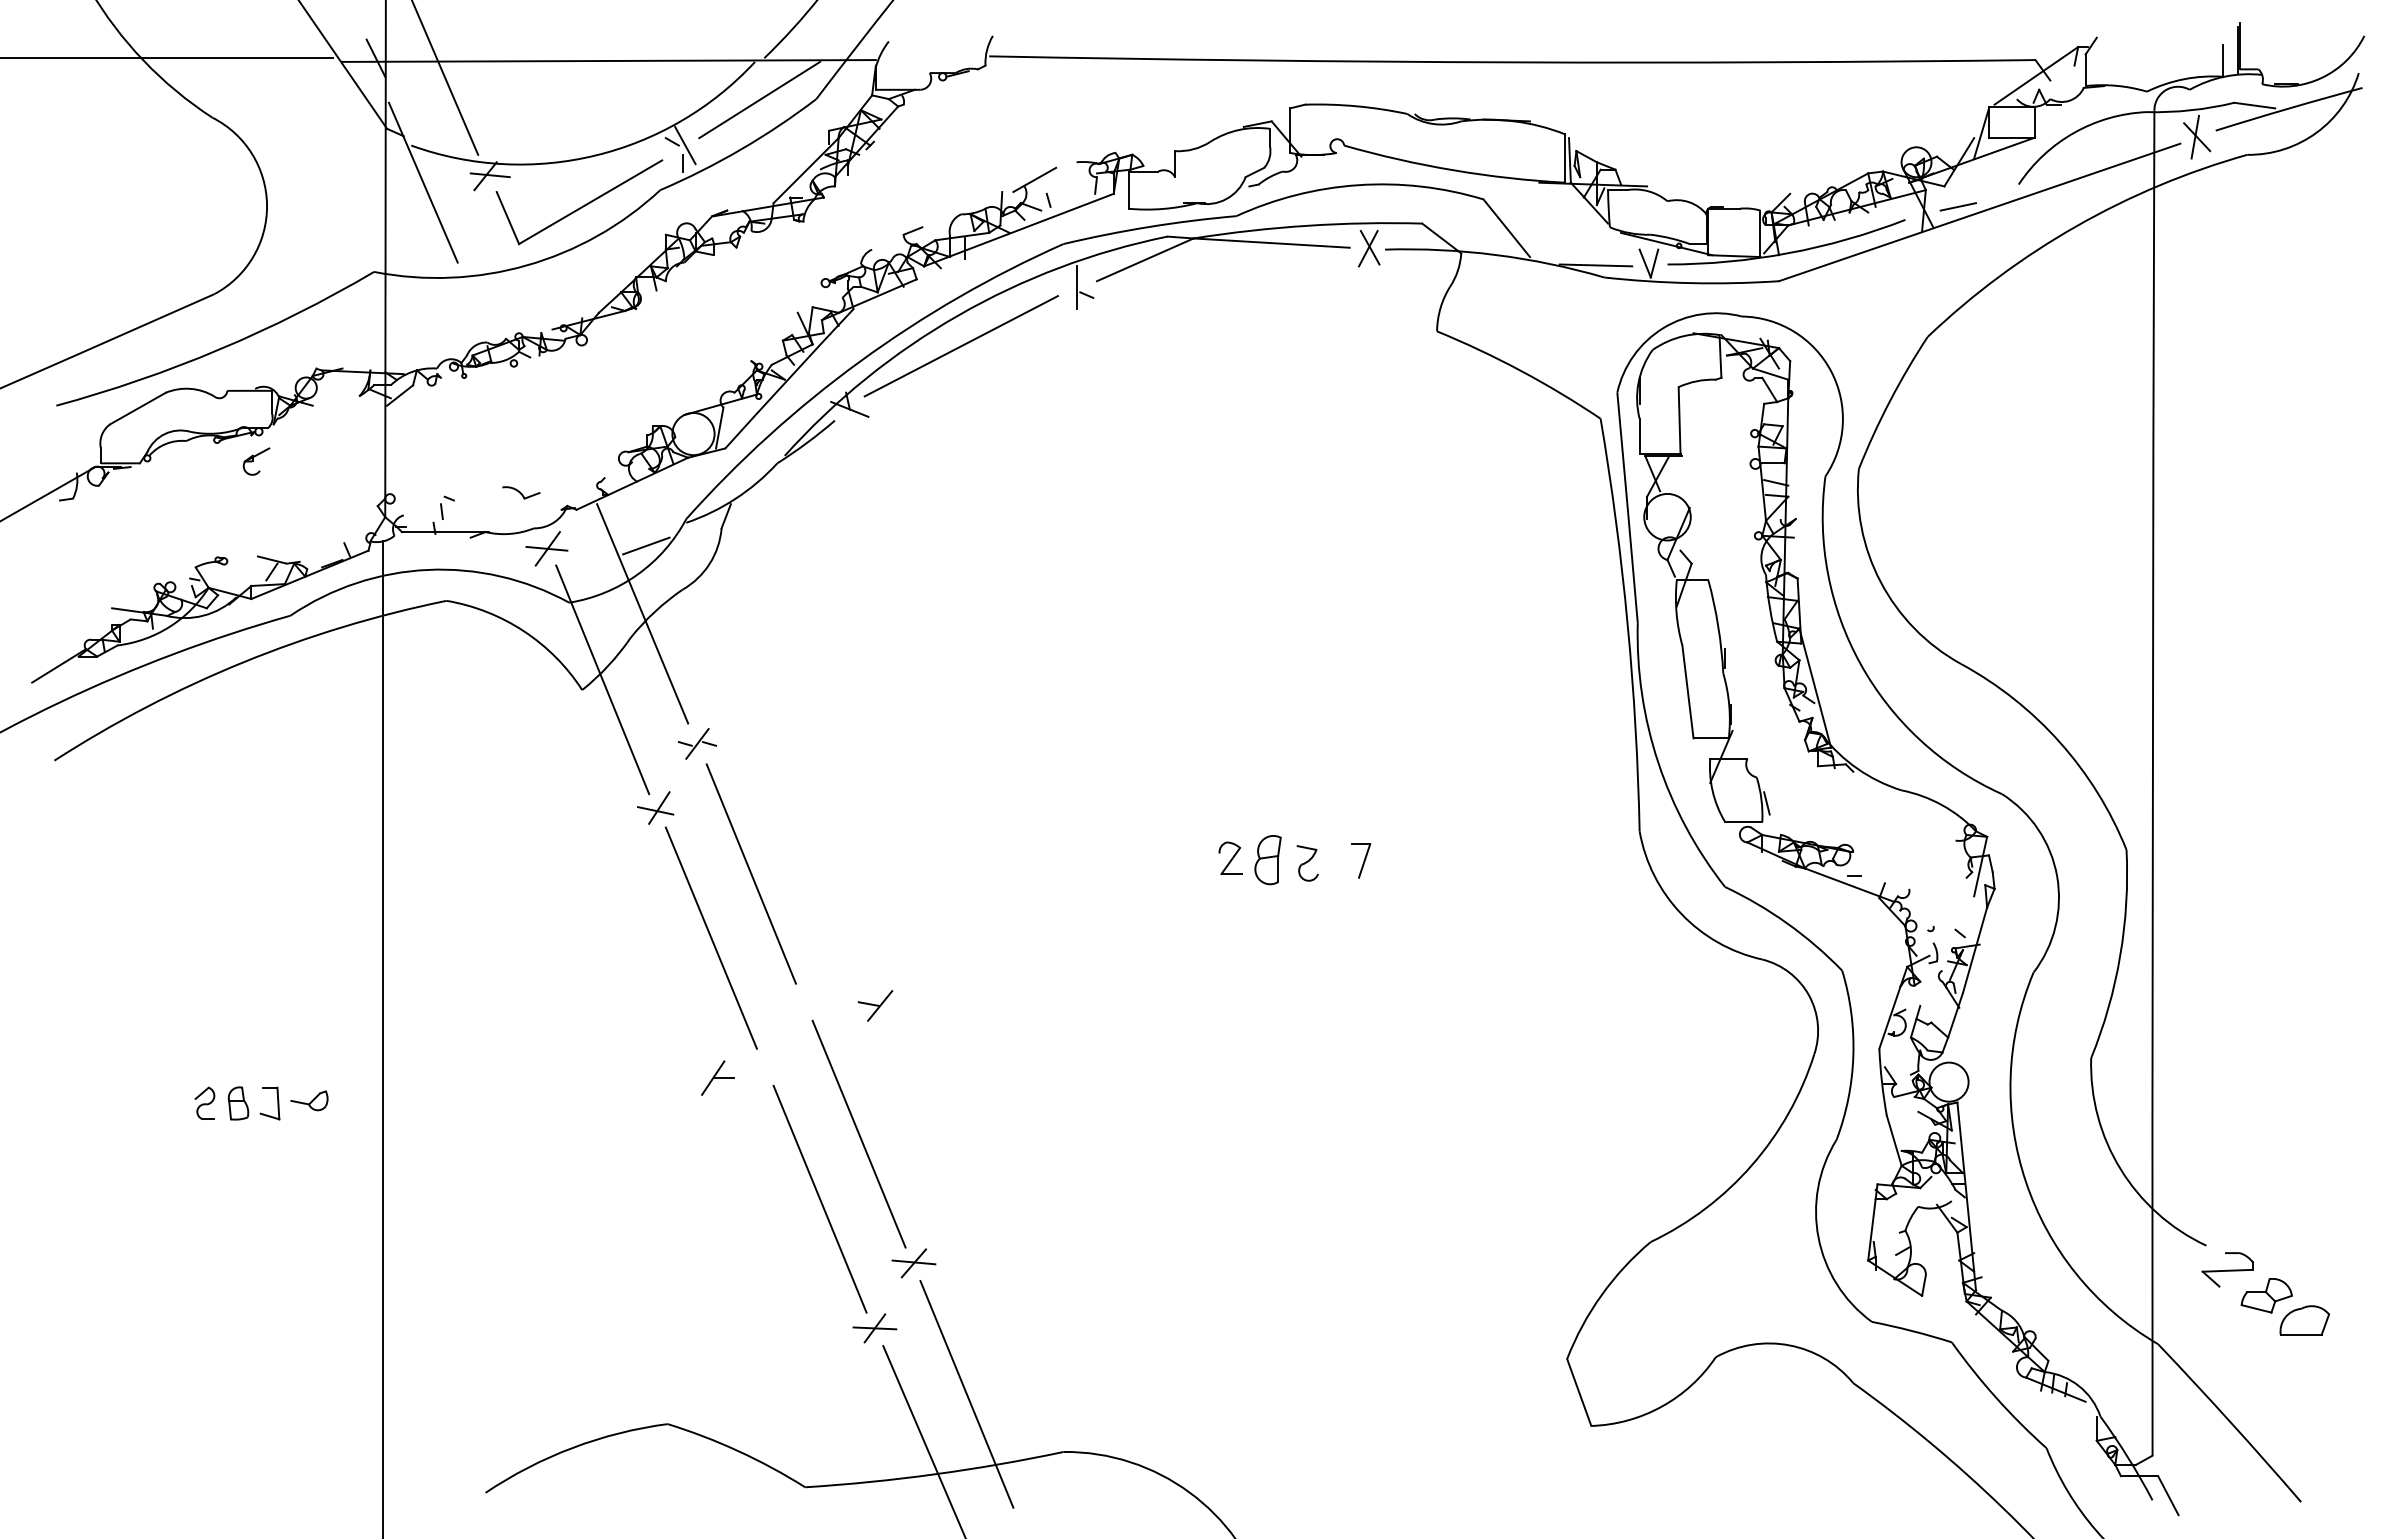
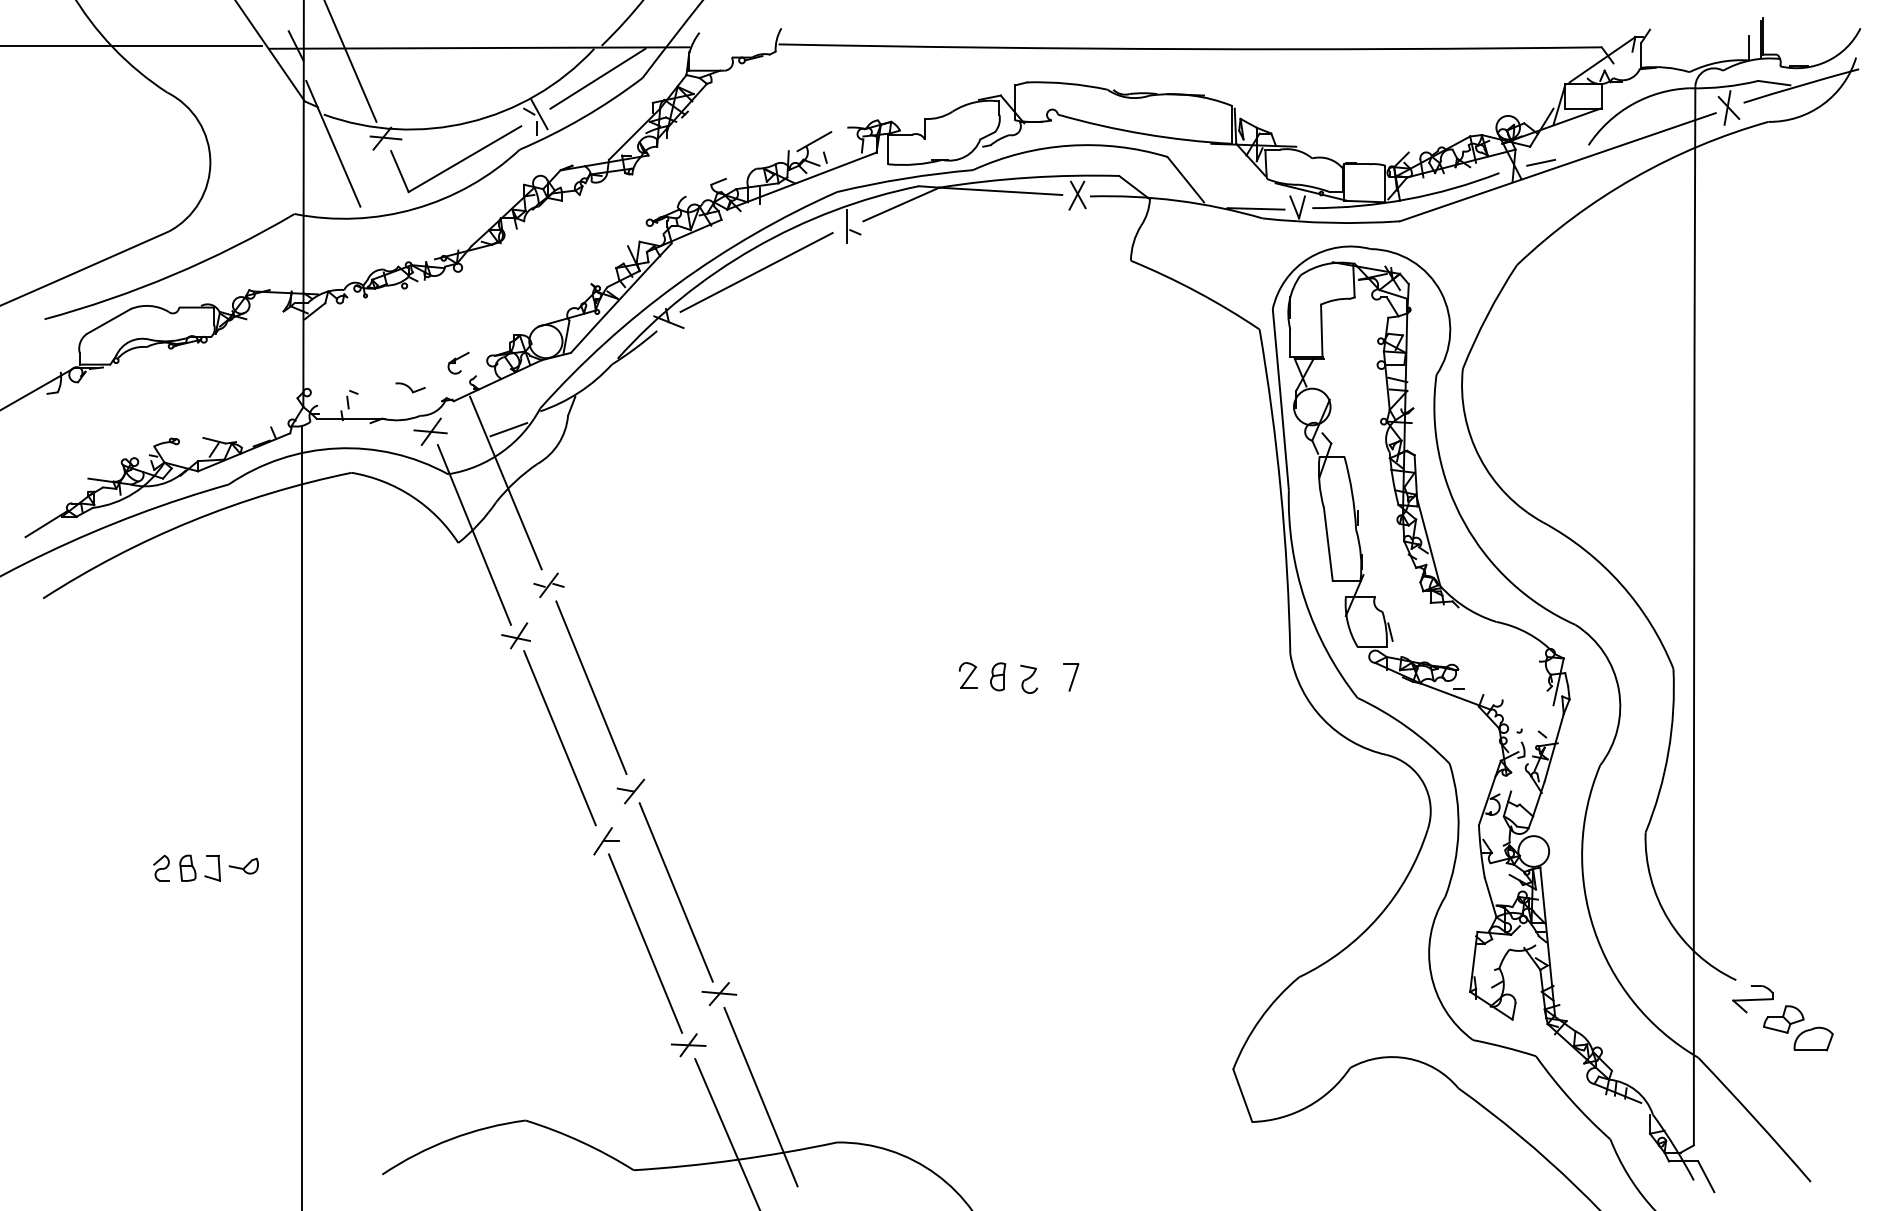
part: (256, 461) -> (458, 363), moved
part: (1268, 860) -> (998, 677), size x0.71
part: (875, 1005) -> (630, 791), moved
part: (717, 1077) -> (606, 840), moved

